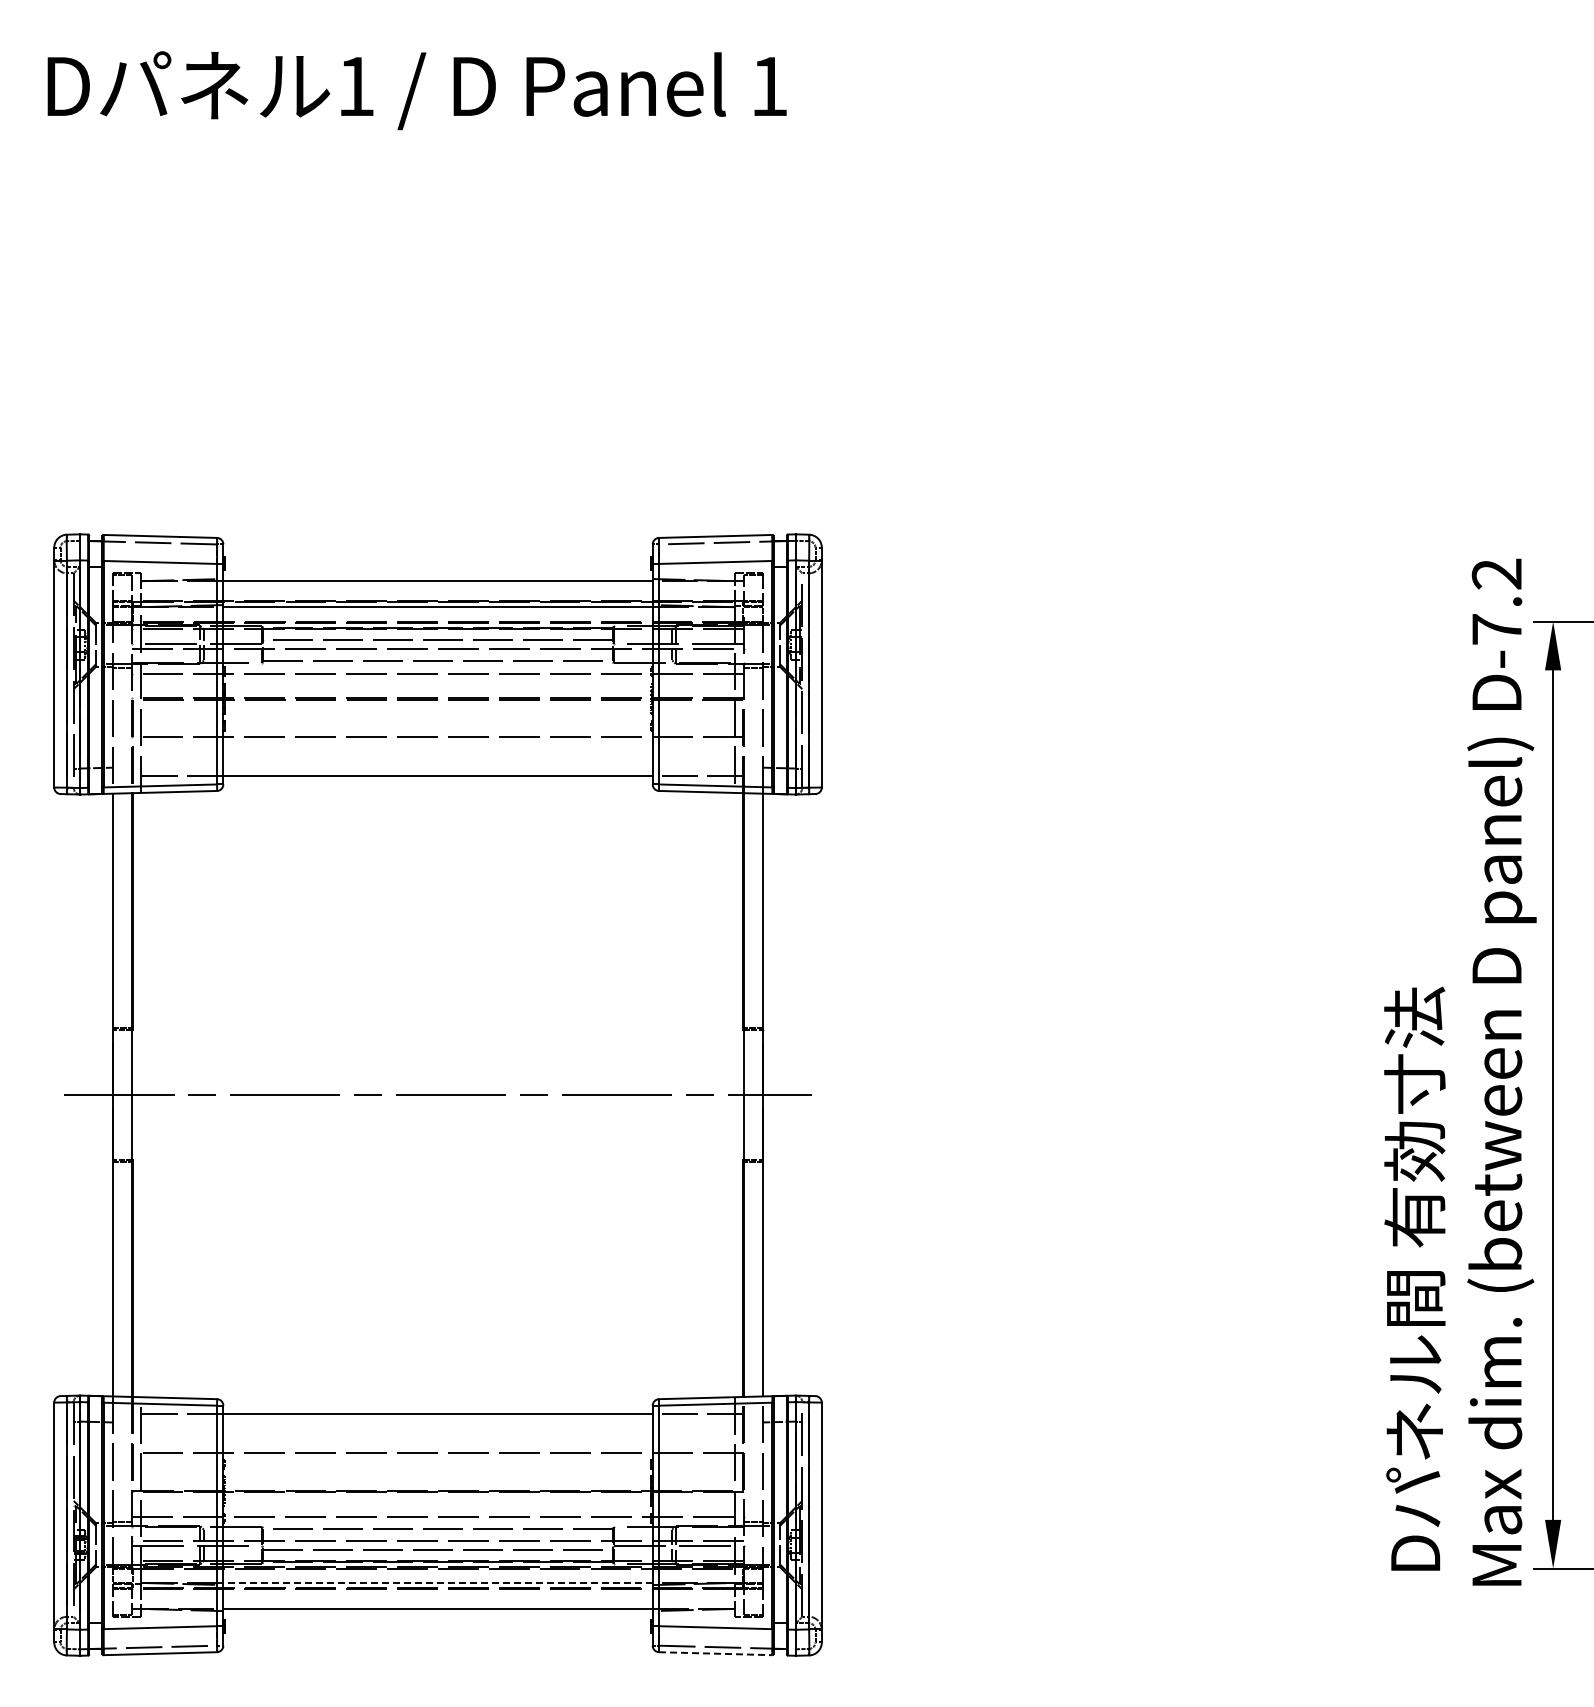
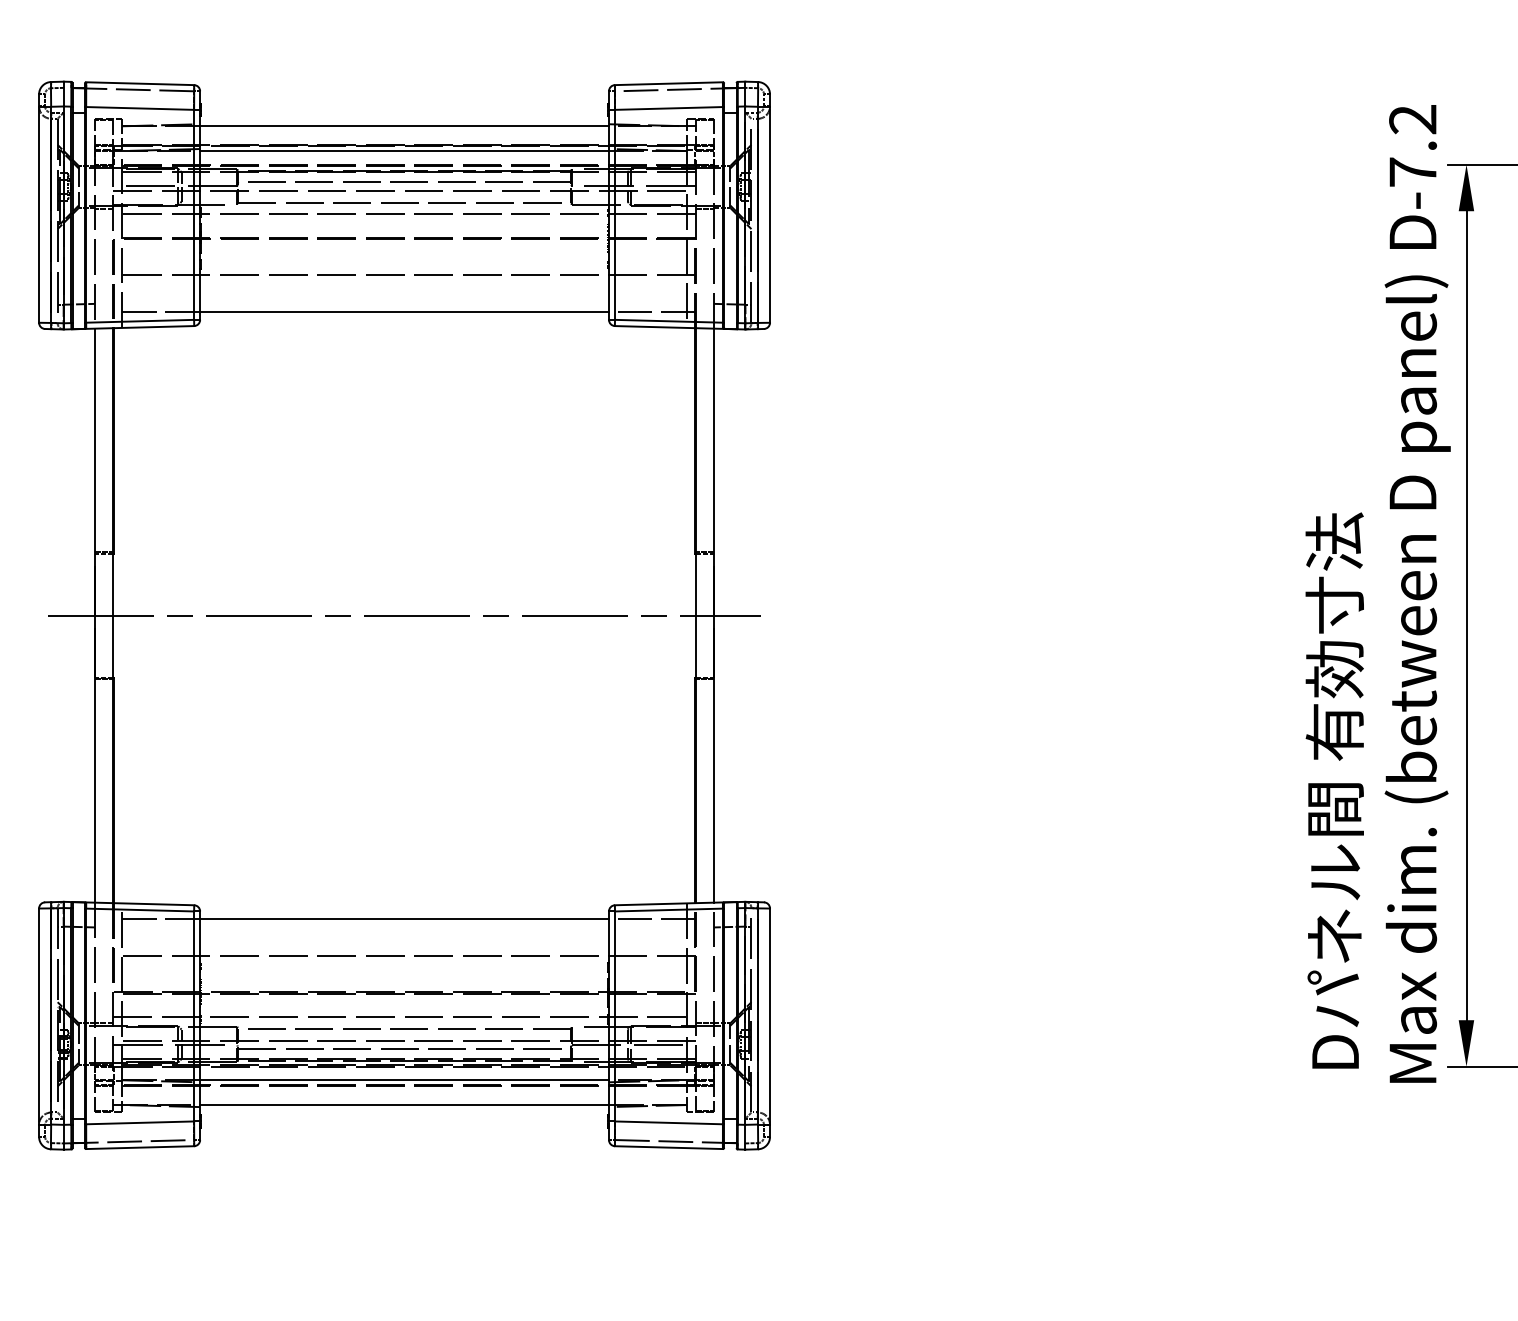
line: (438, 1582) -> (405, 1079), dashed -> solid
line: (715, 1653) -> (668, 1147), dashed -> solid

